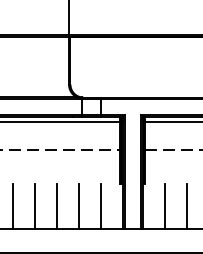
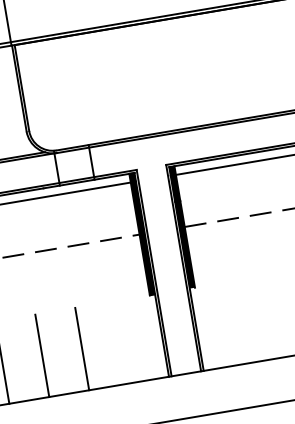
line: (101, 206) -> (122, 341), removed
line: (164, 206) -> (236, 322), removed
line: (186, 206) -> (276, 315), removed

